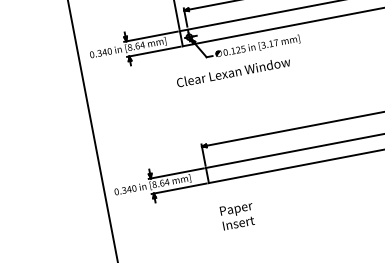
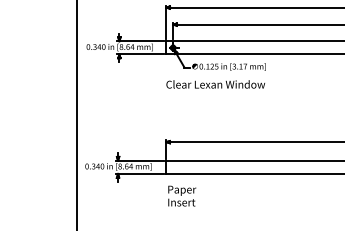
text: (233, 72) -> (215, 84), moved
text: (237, 215) -> (182, 195), moved

